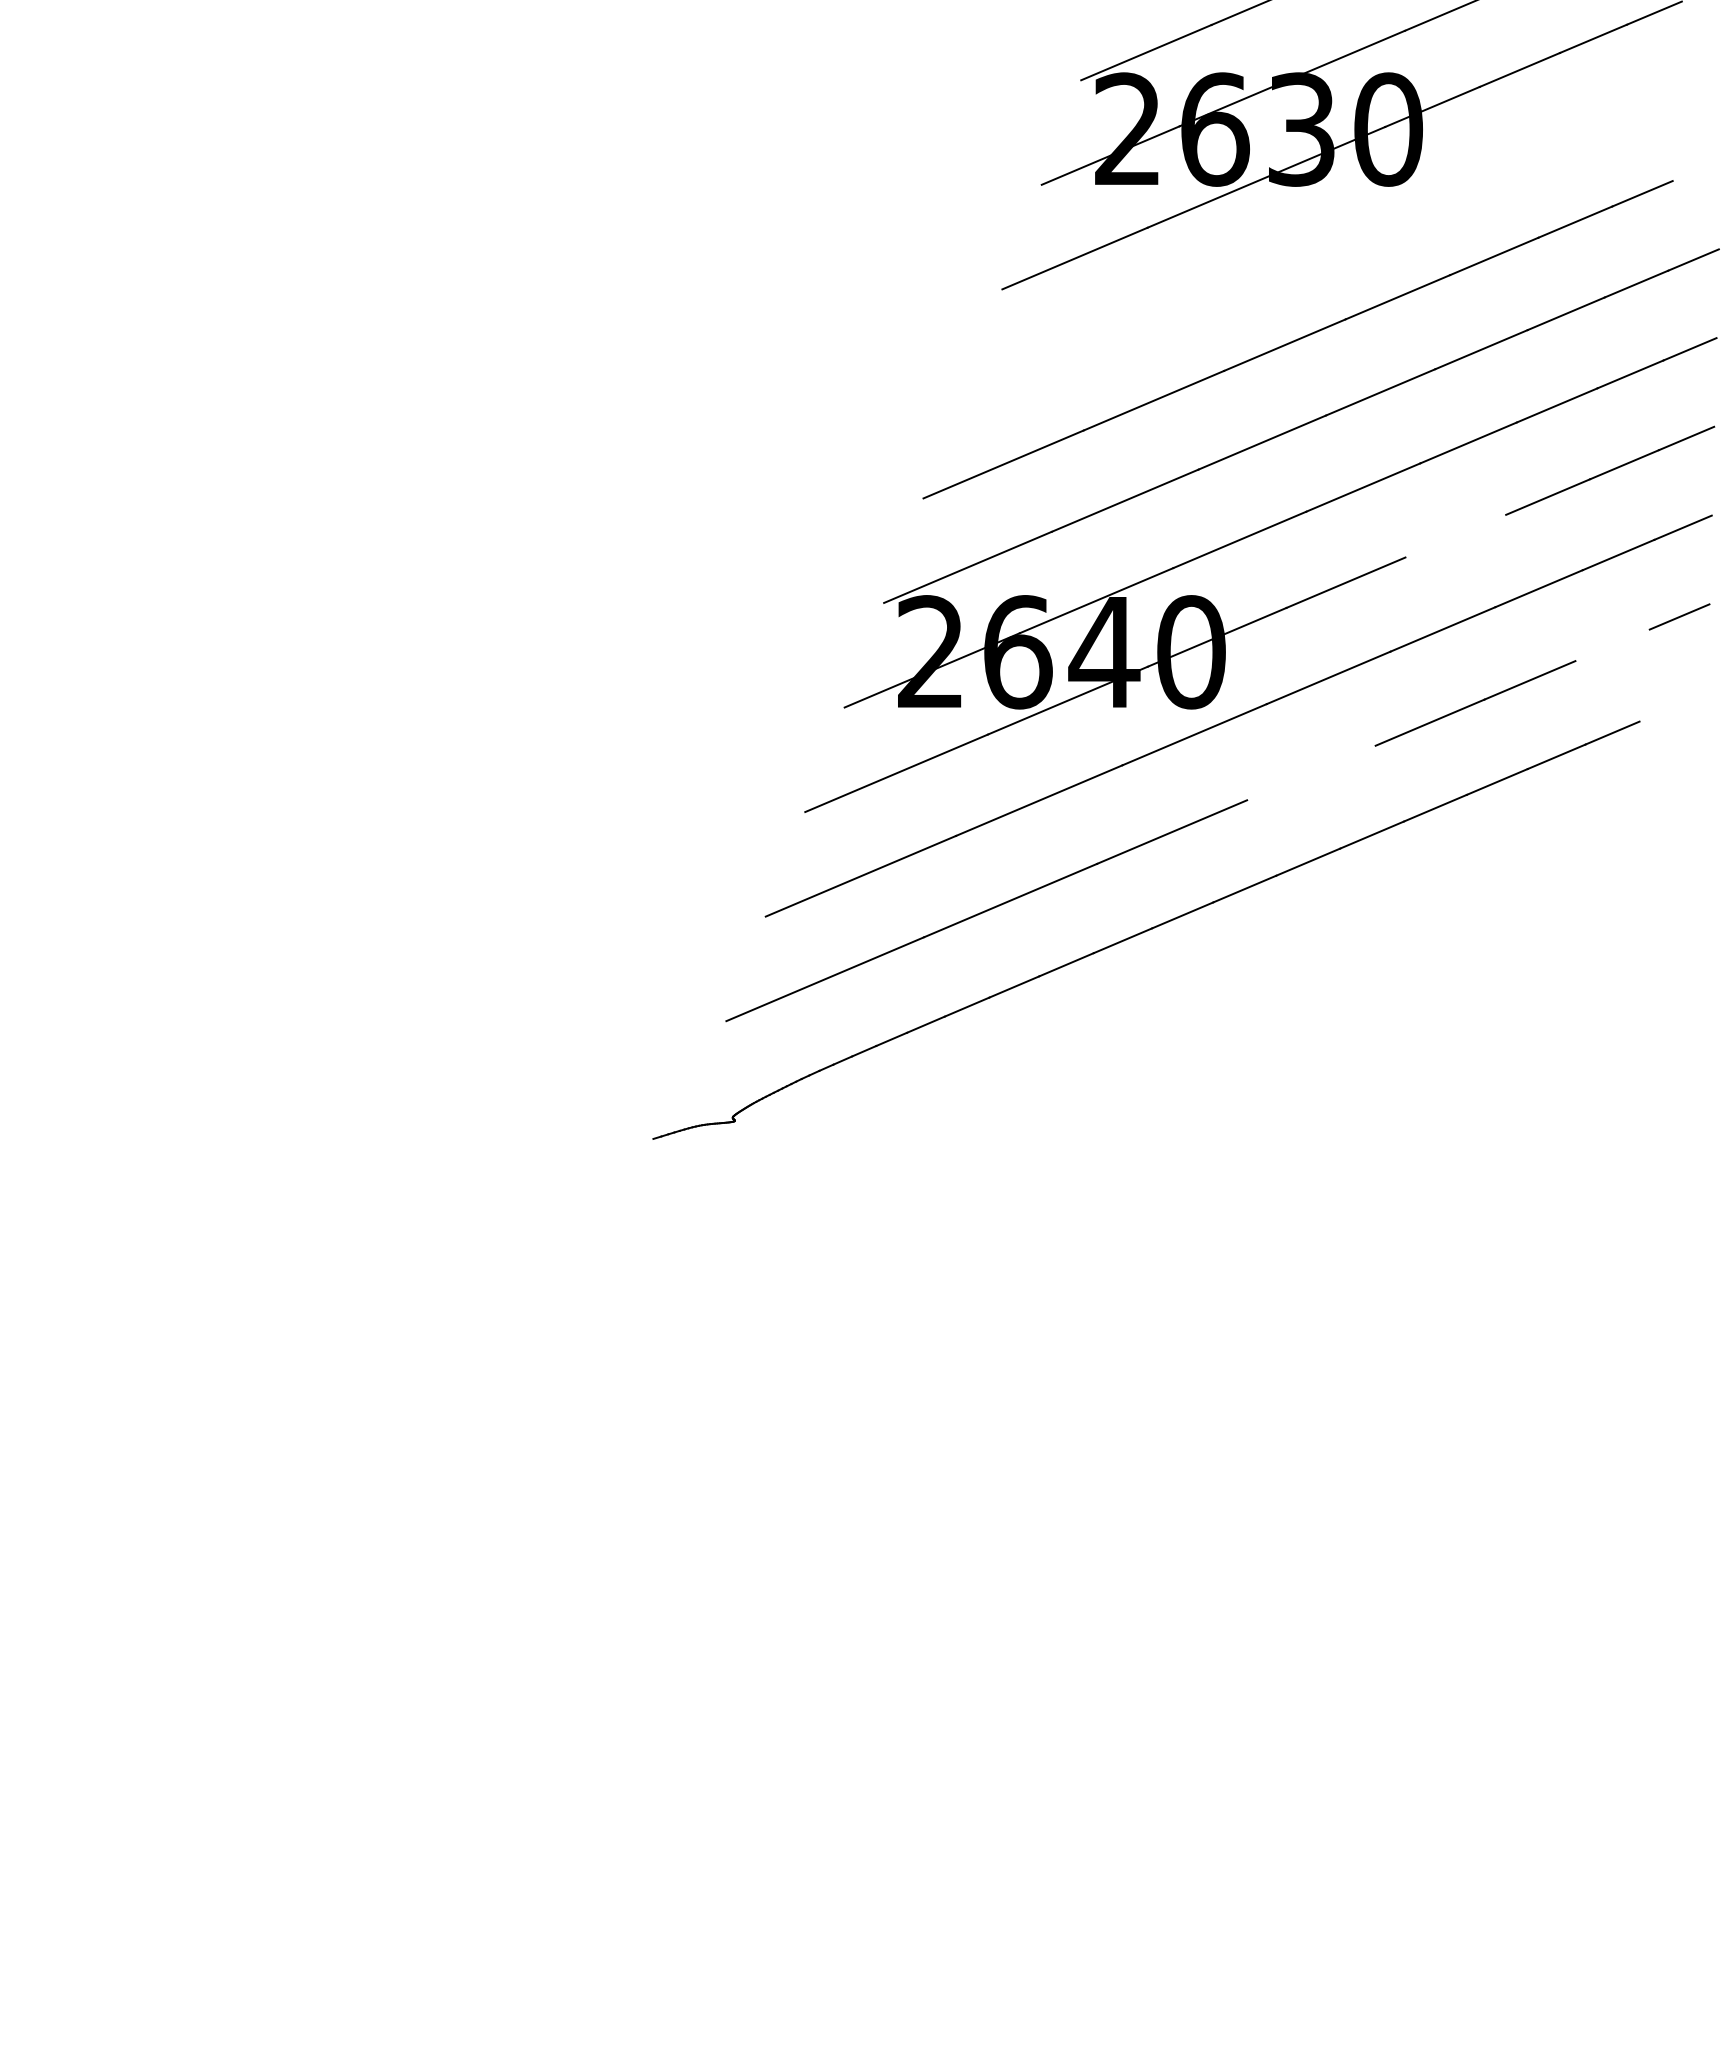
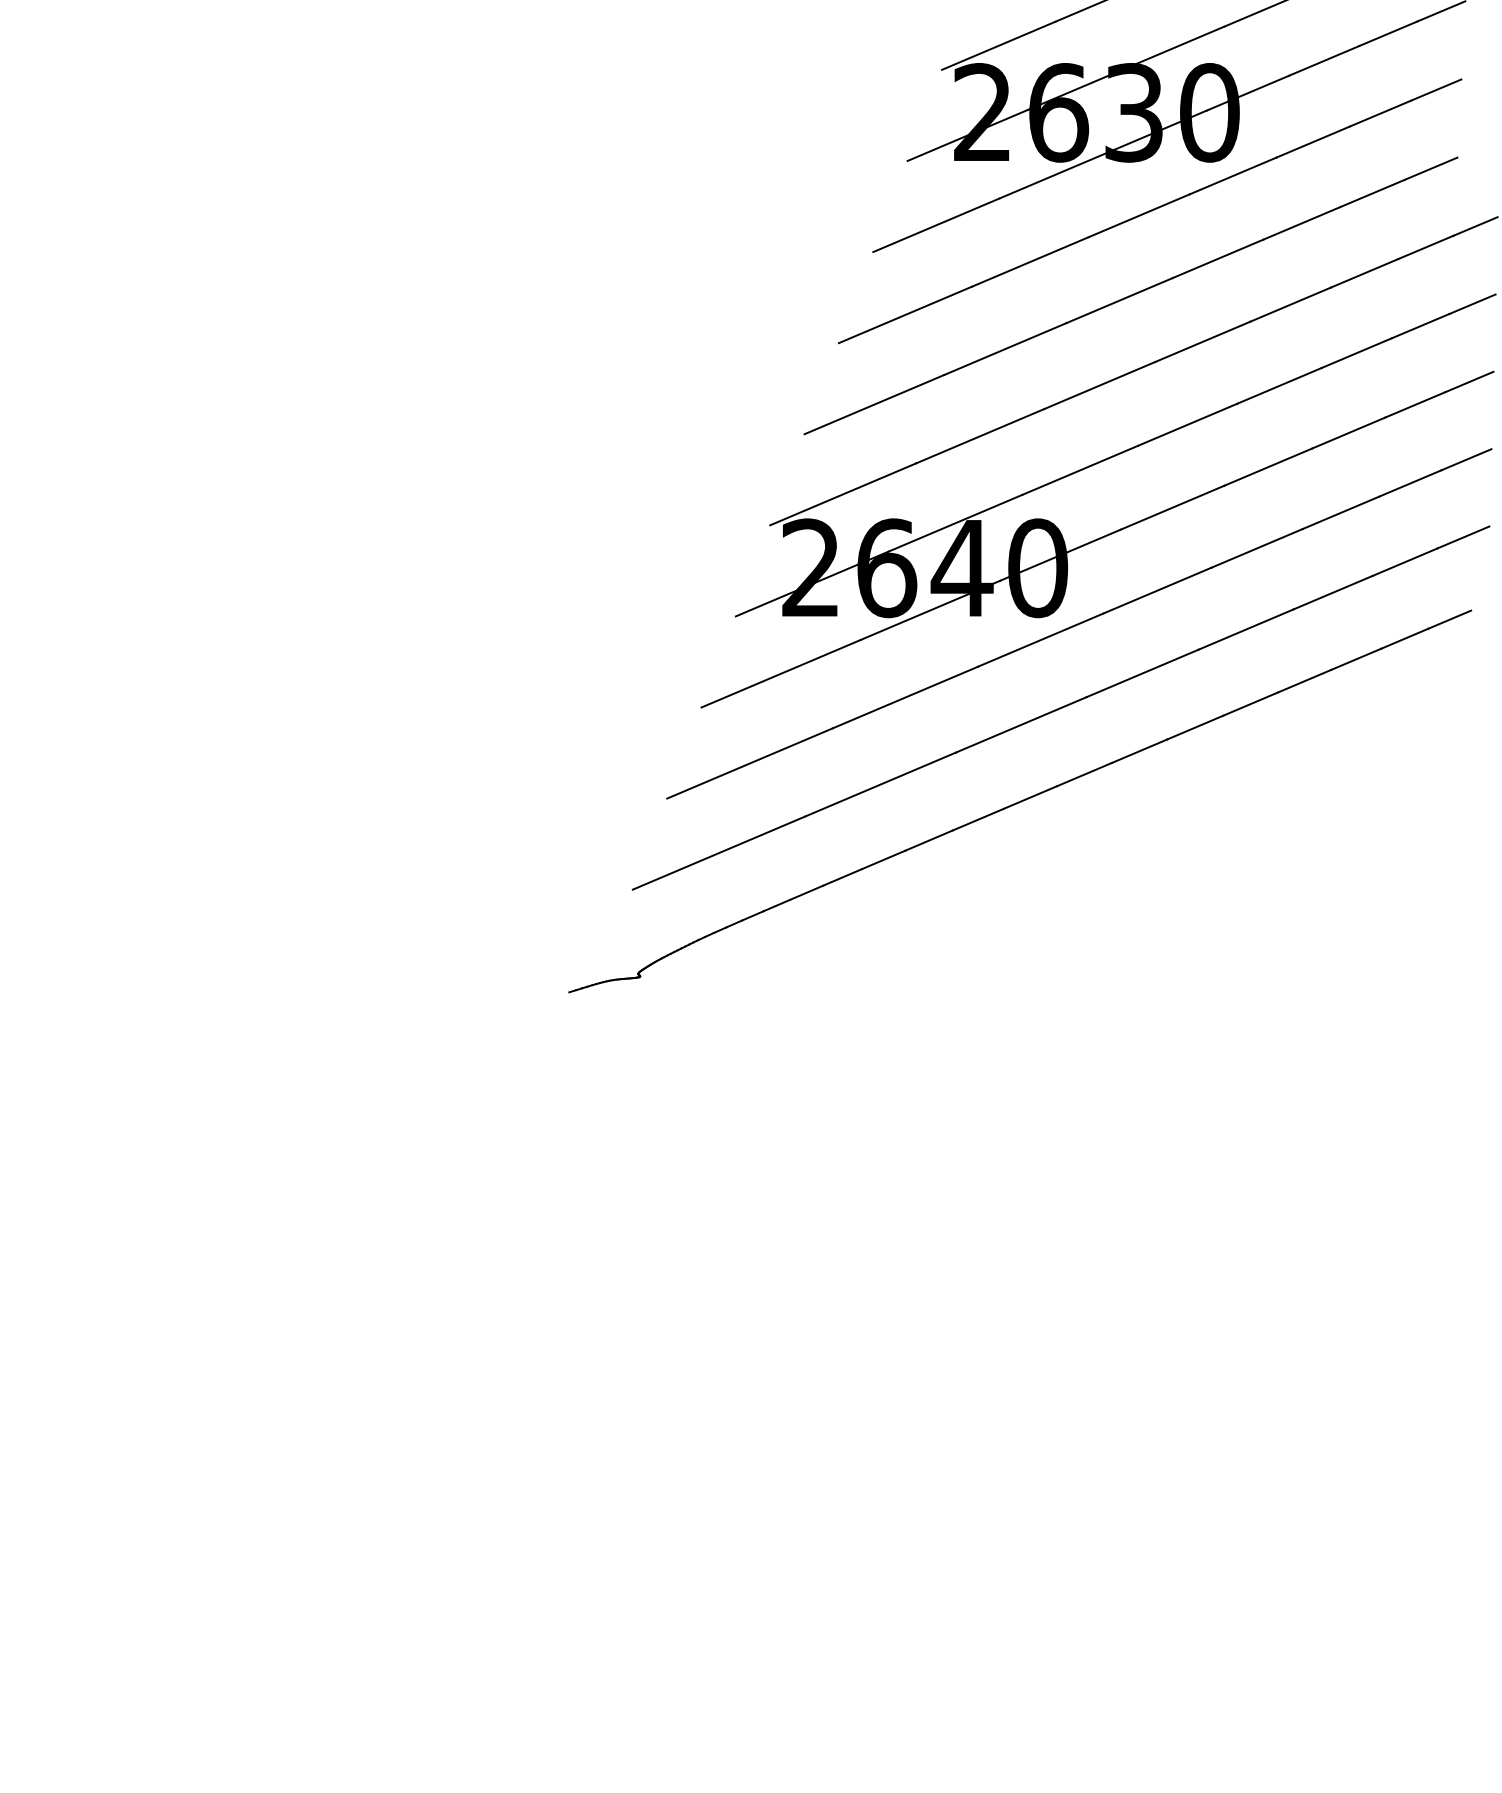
line: (1320, 242) -> (1150, 211), added
line: (1455, 535) -> (1268, 466), added
line: (1612, 644) -> (1404, 561), added
line: (1663, 711) -> (1449, 619), added
line: (1311, 773) -> (1142, 673), added

